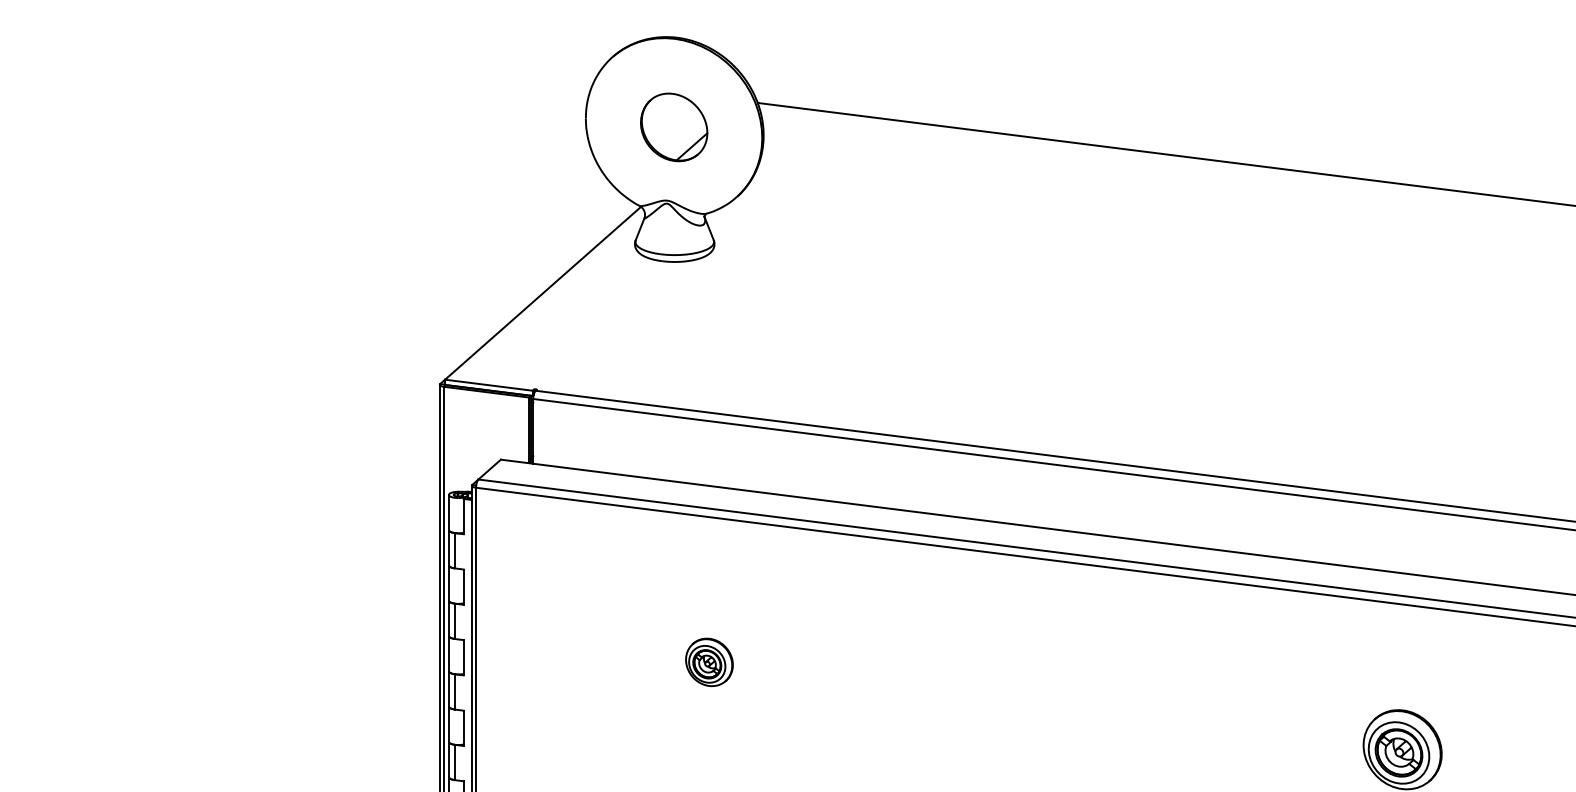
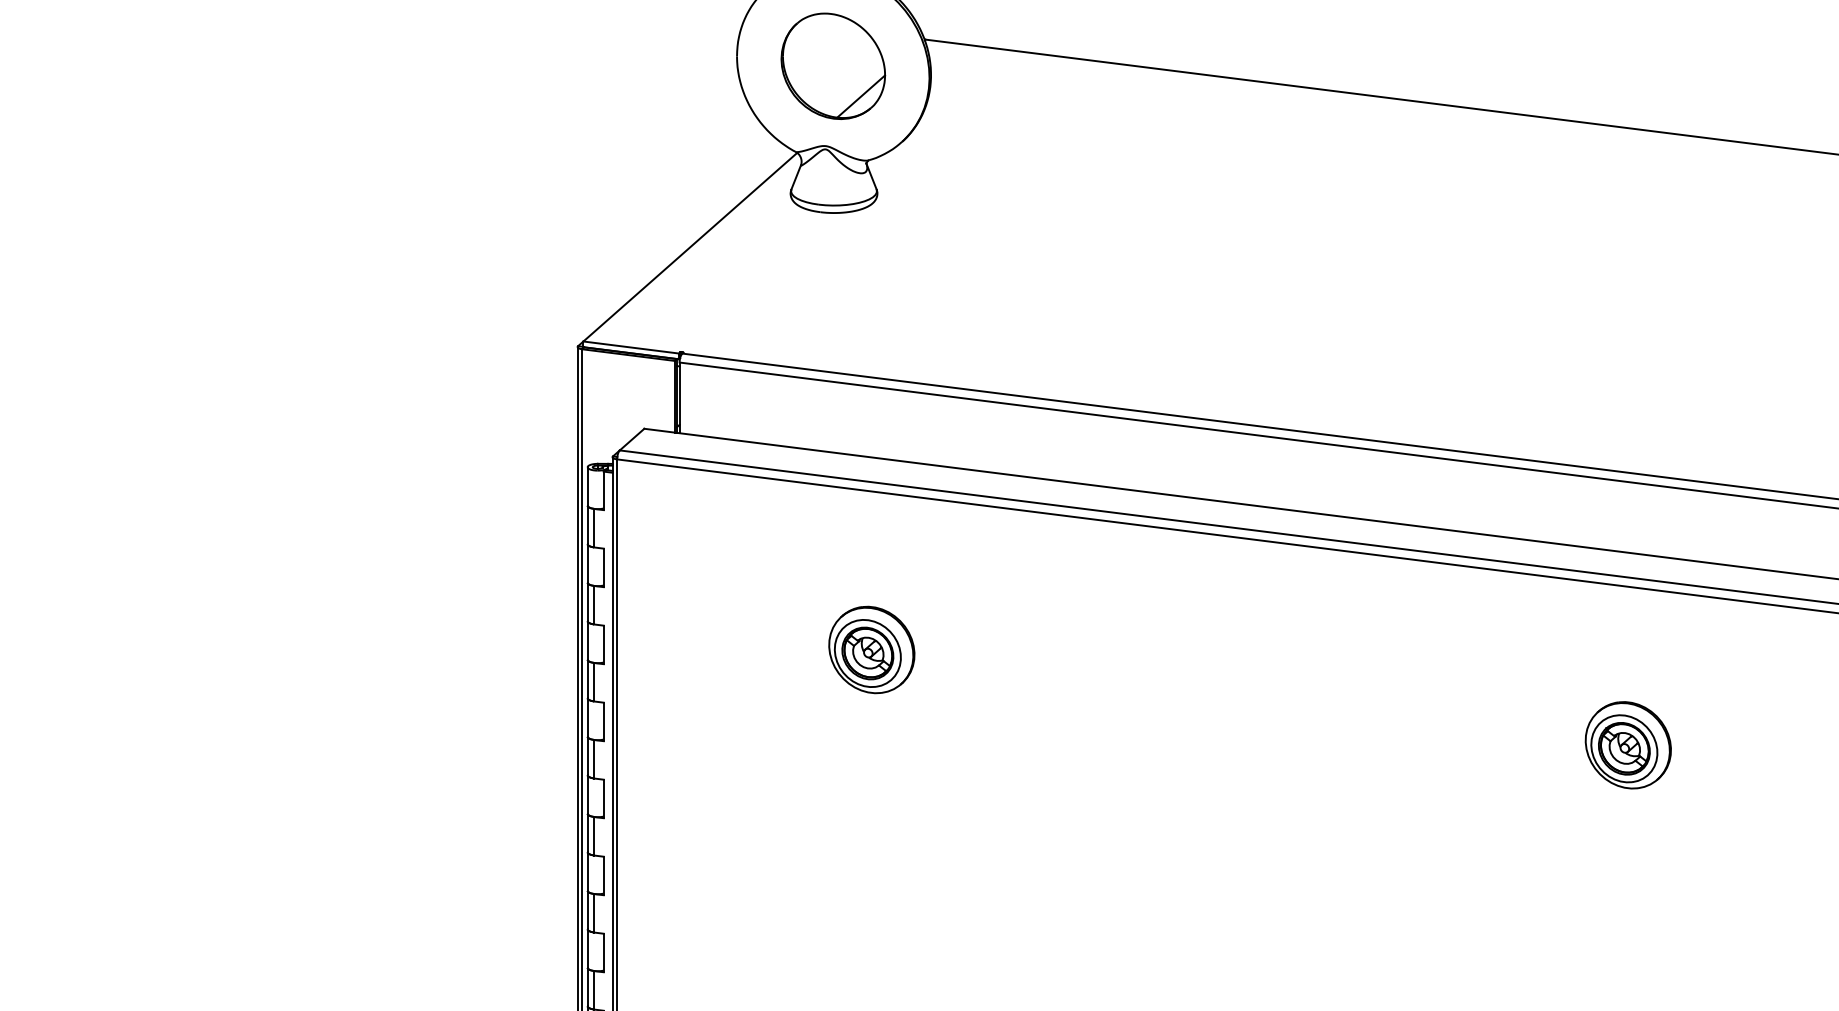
part: (674, 126) -> (833, 65), size x1.43
part: (709, 661) -> (871, 649), size x1.67

